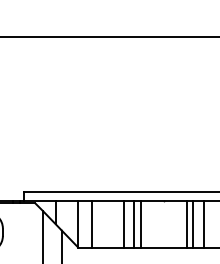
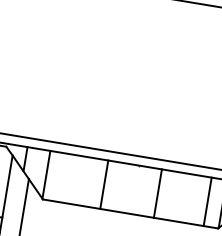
line: (92, 223) -> (61, 176), removed
line: (124, 223) -> (94, 182), removed
line: (141, 223) -> (111, 185), removed
line: (193, 223) -> (165, 194), removed
line: (203, 223) -> (175, 195), removed

